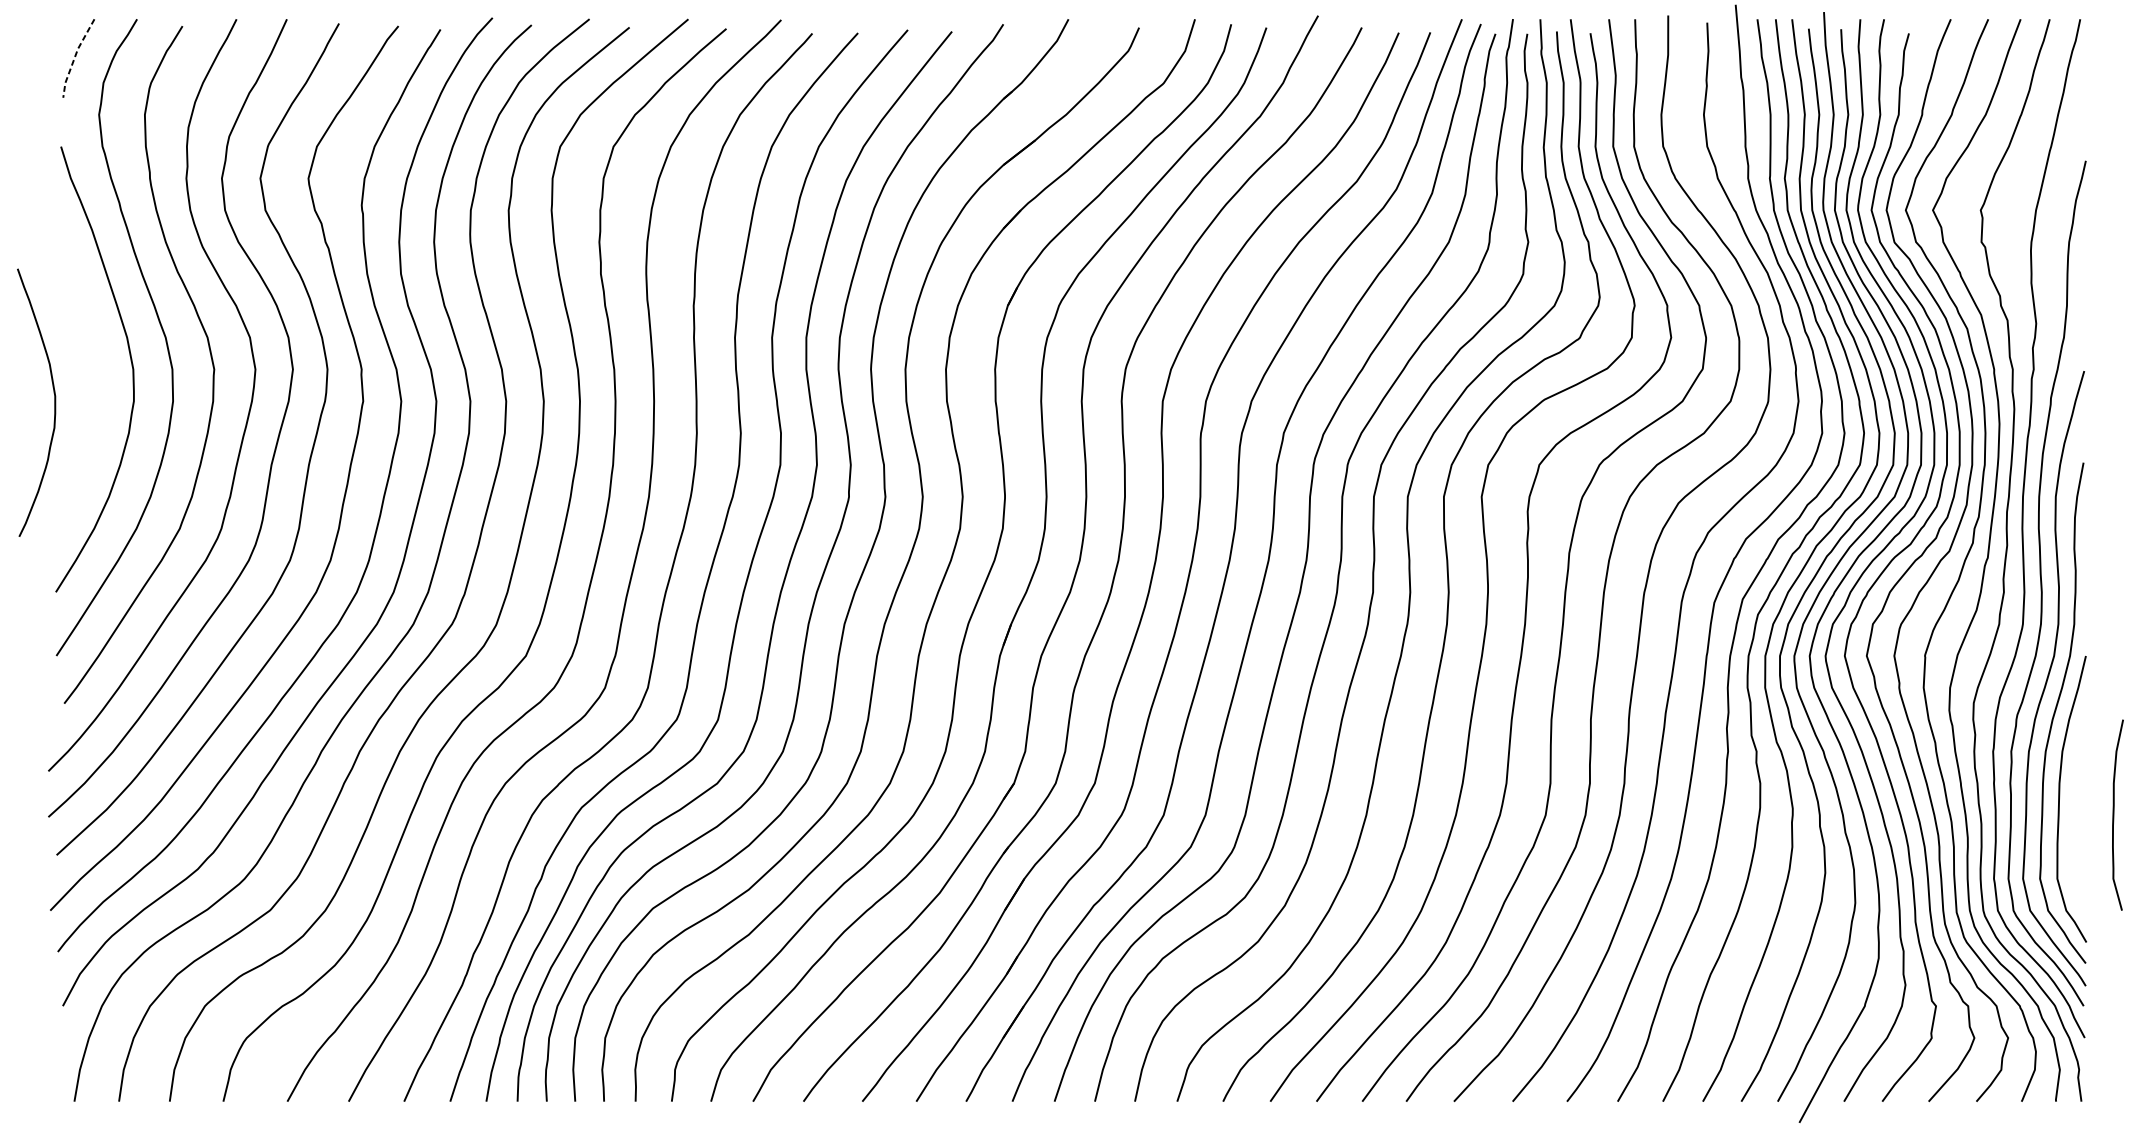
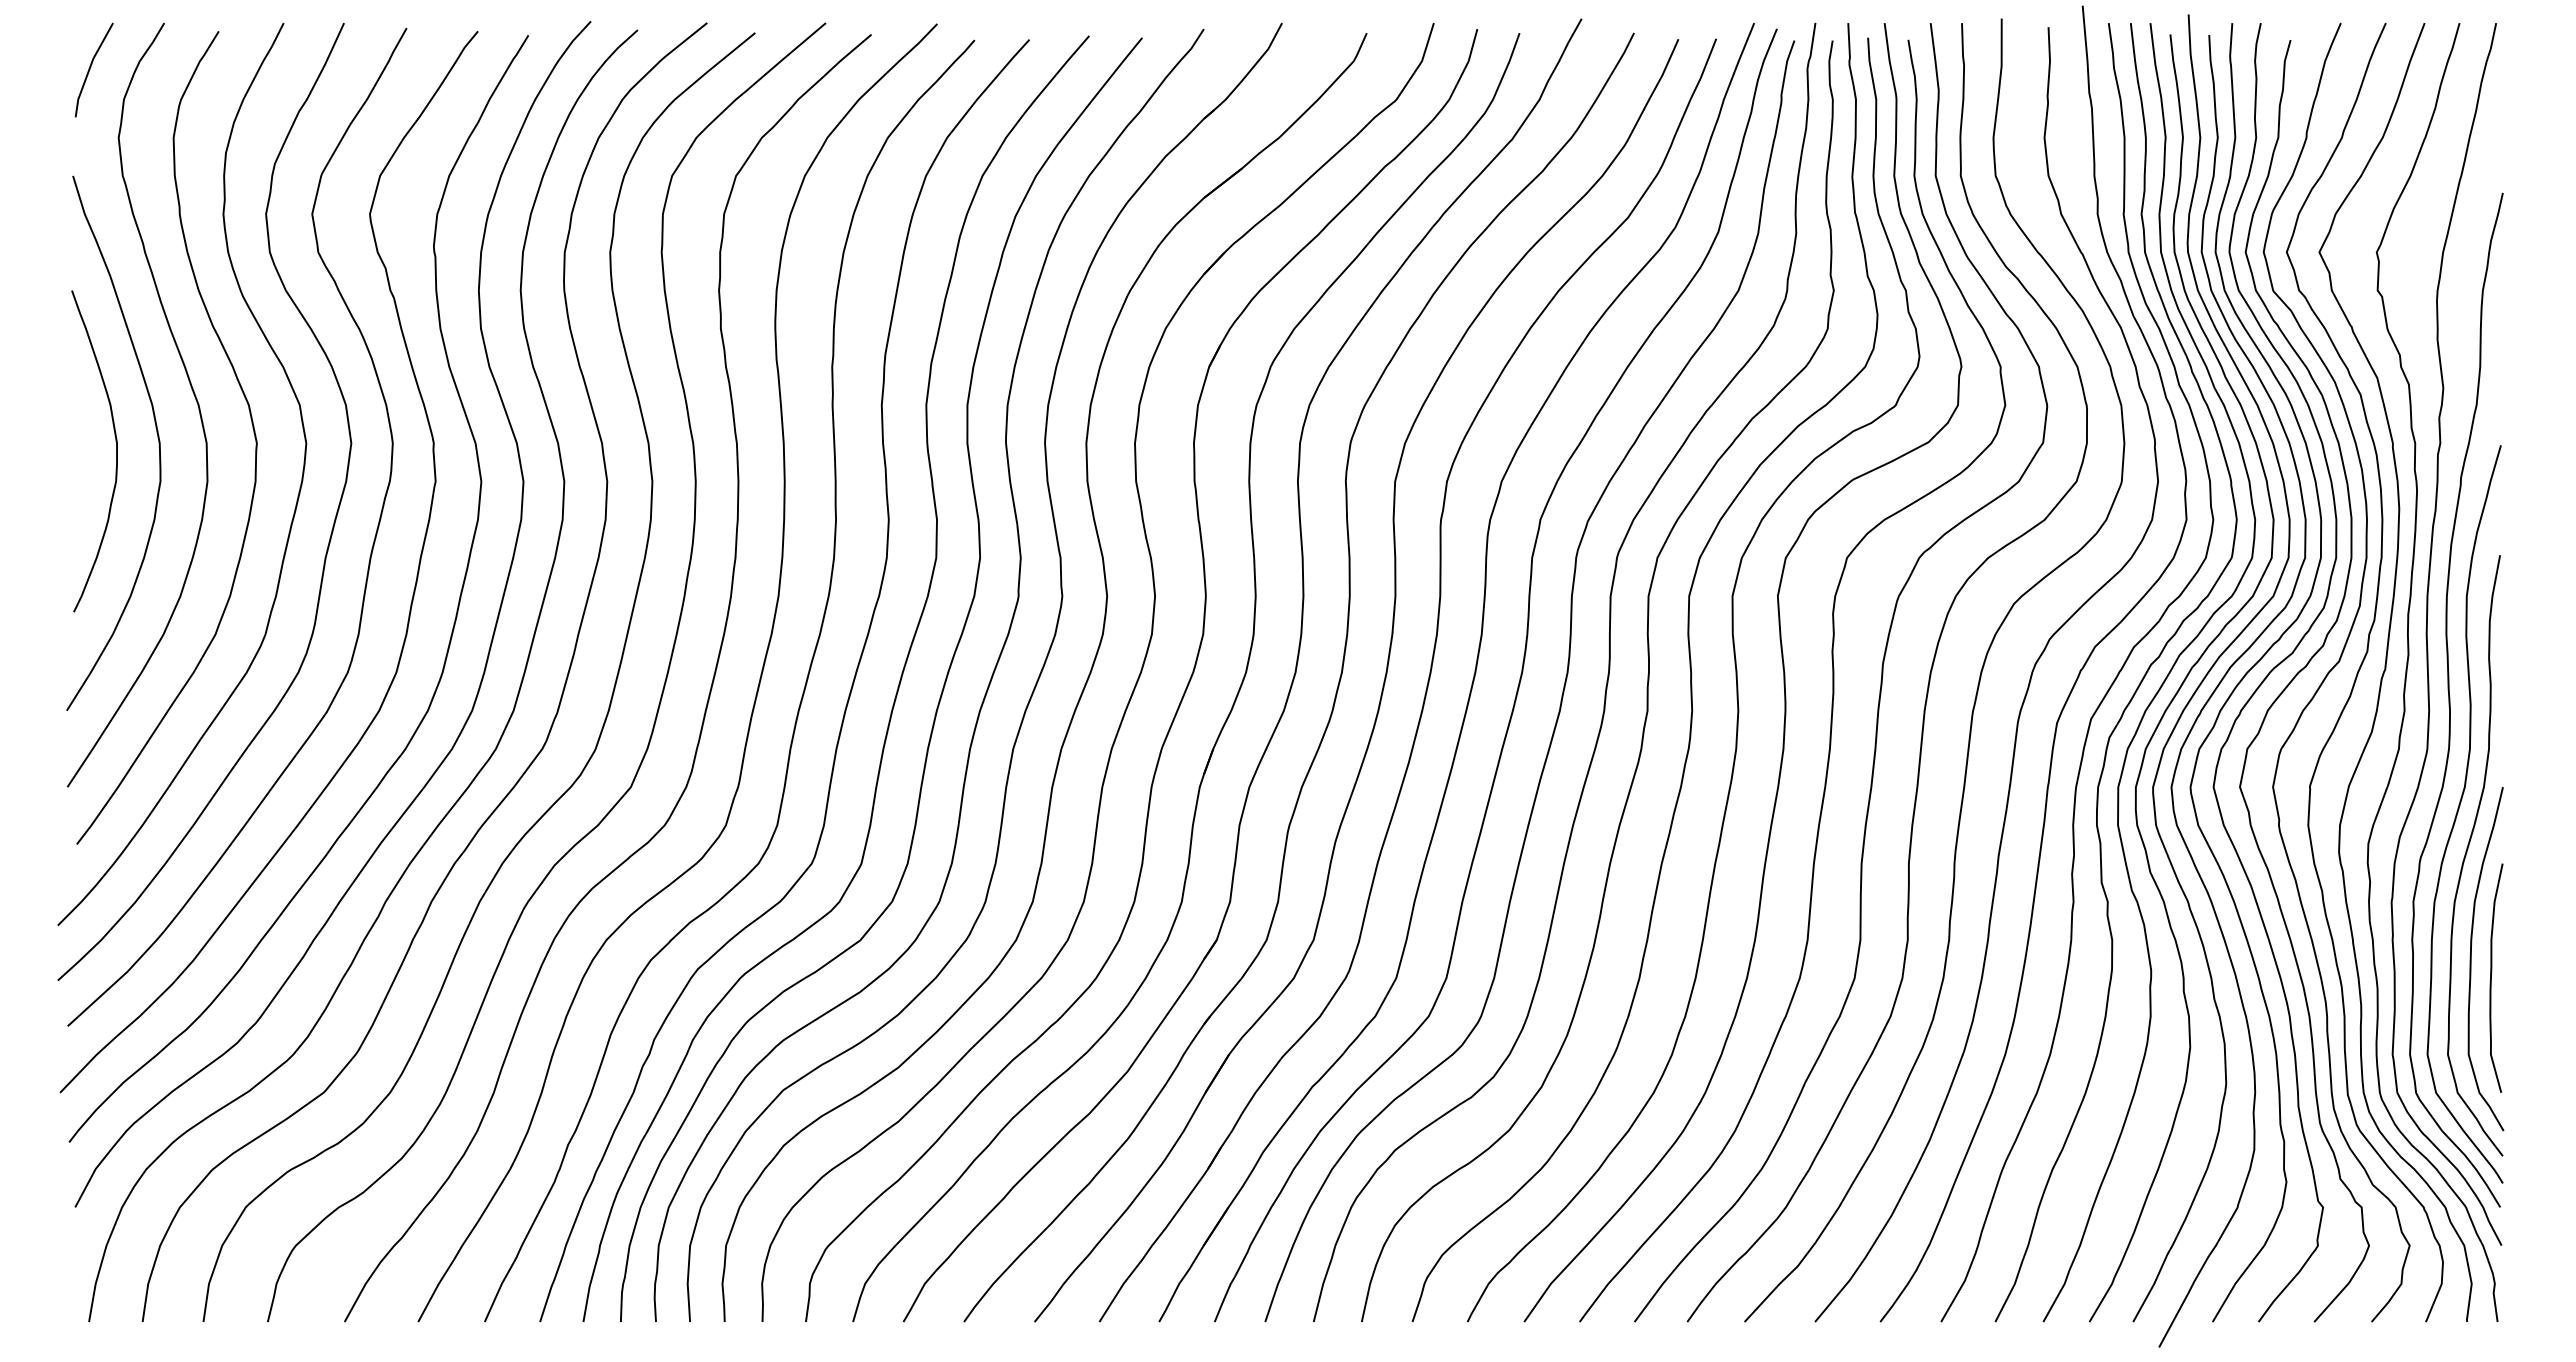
line: (74, 57) -> (89, 68), dashed -> solid
curve: (54, 402) -> (116, 451), moved
curve: (2113, 814) -> (2491, 977), moved

